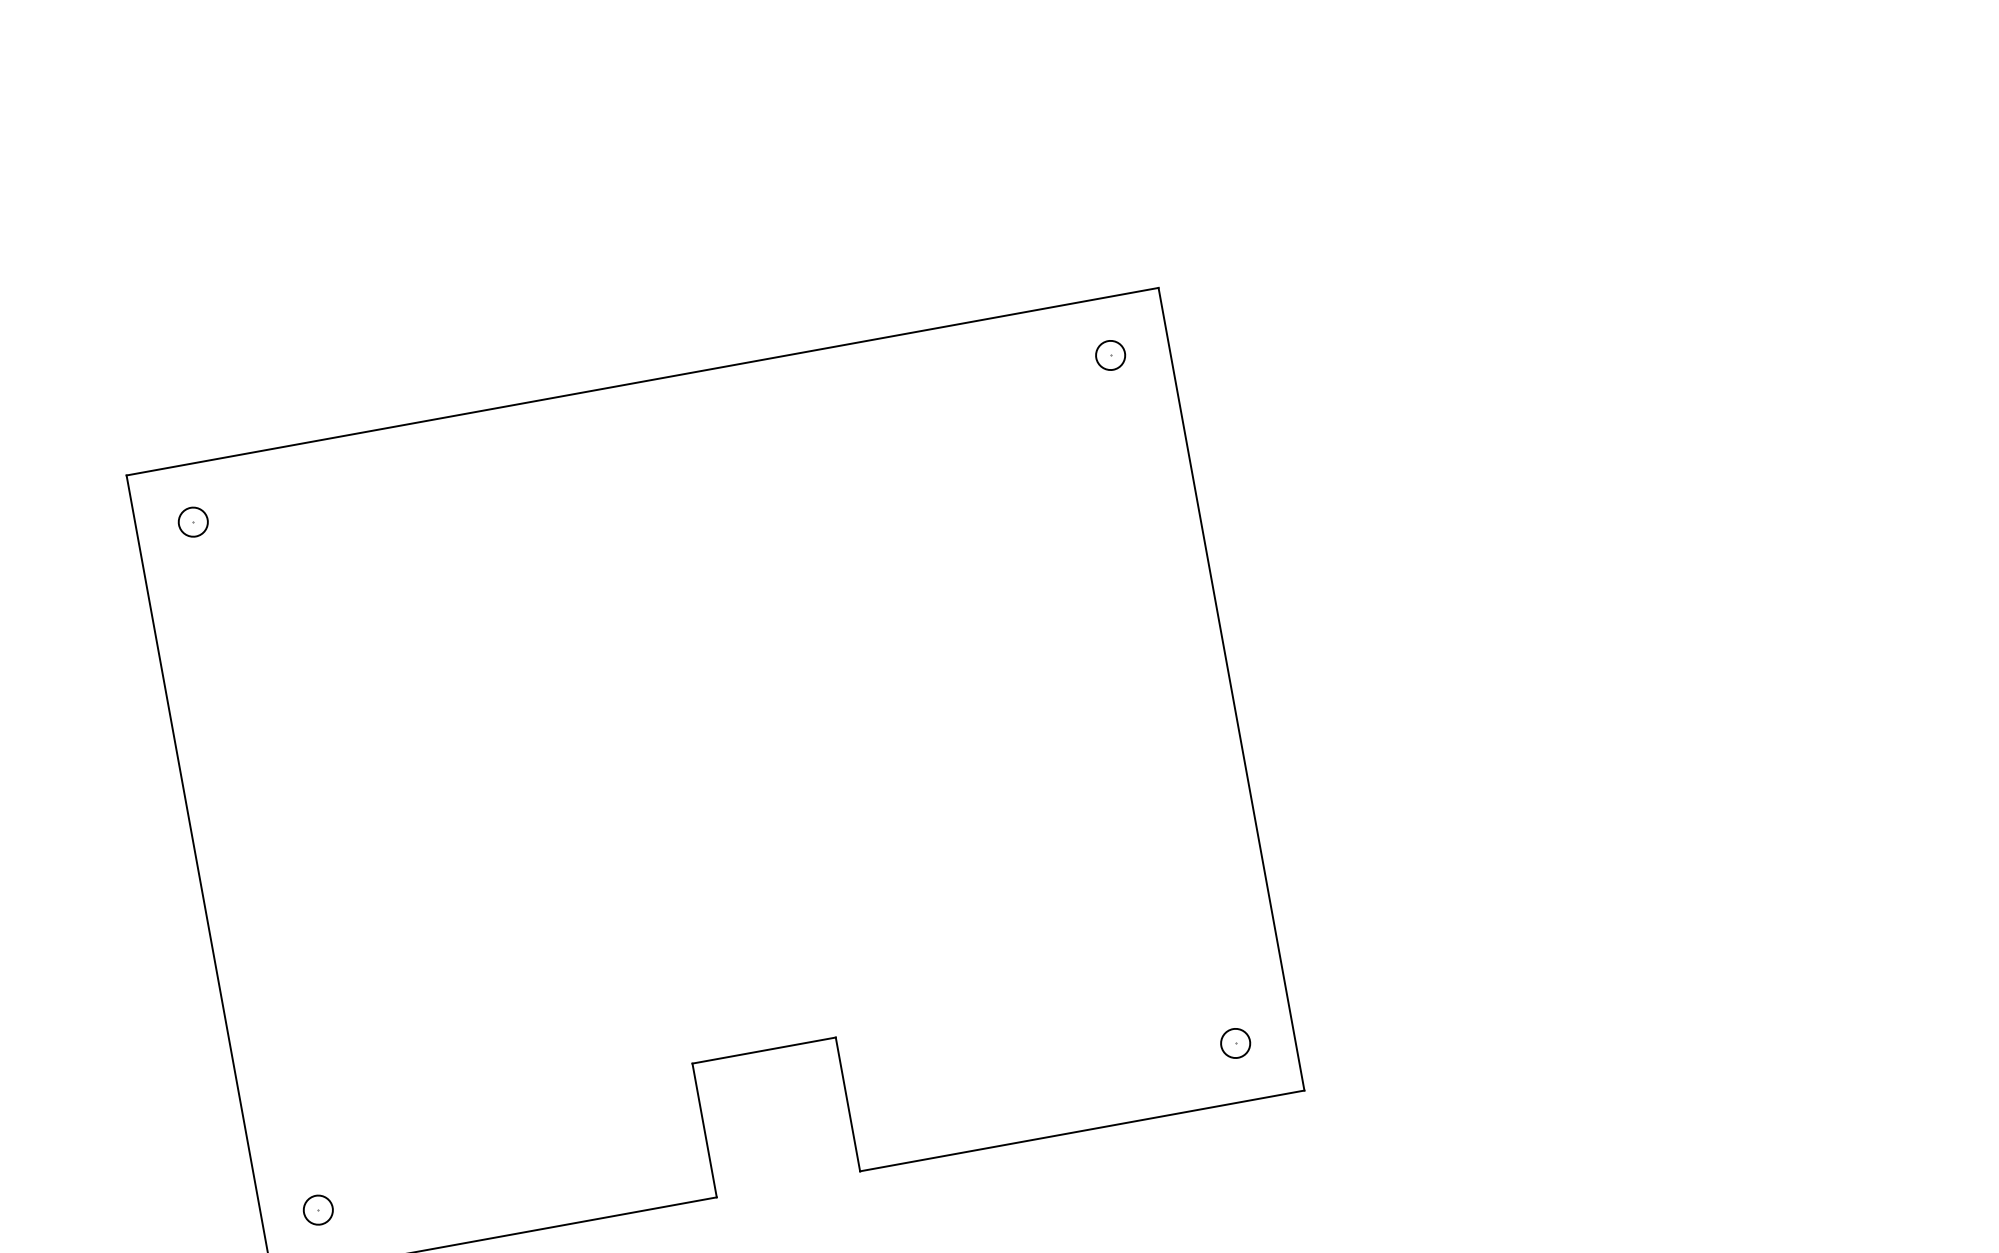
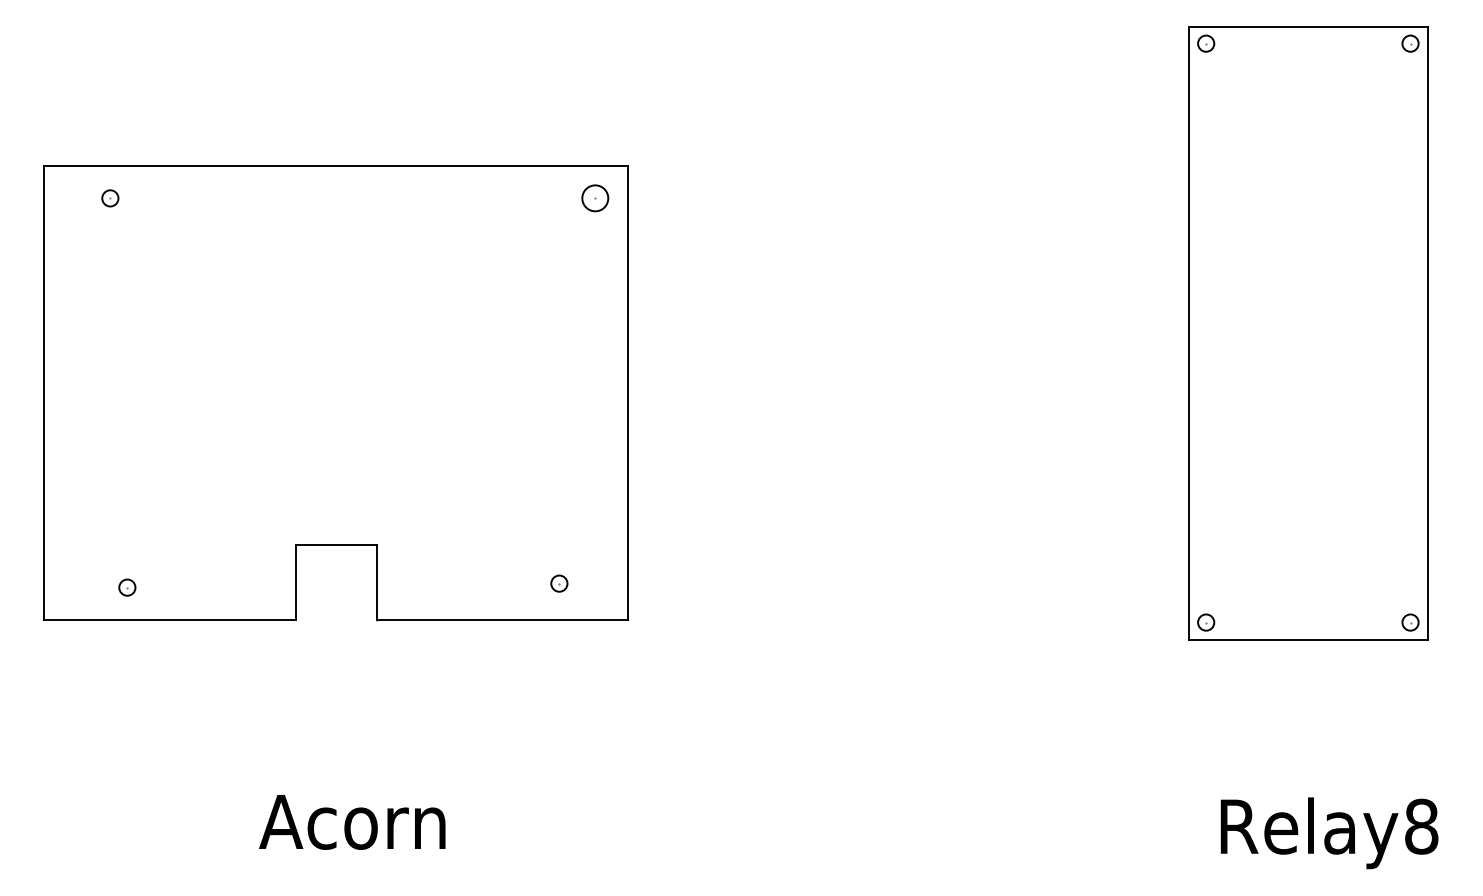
part: (1110, 355) -> (595, 198), size x1.6
part: (193, 522) -> (110, 198), moved
part: (1235, 1043) -> (559, 583), moved
part: (318, 1209) -> (127, 587), moved

